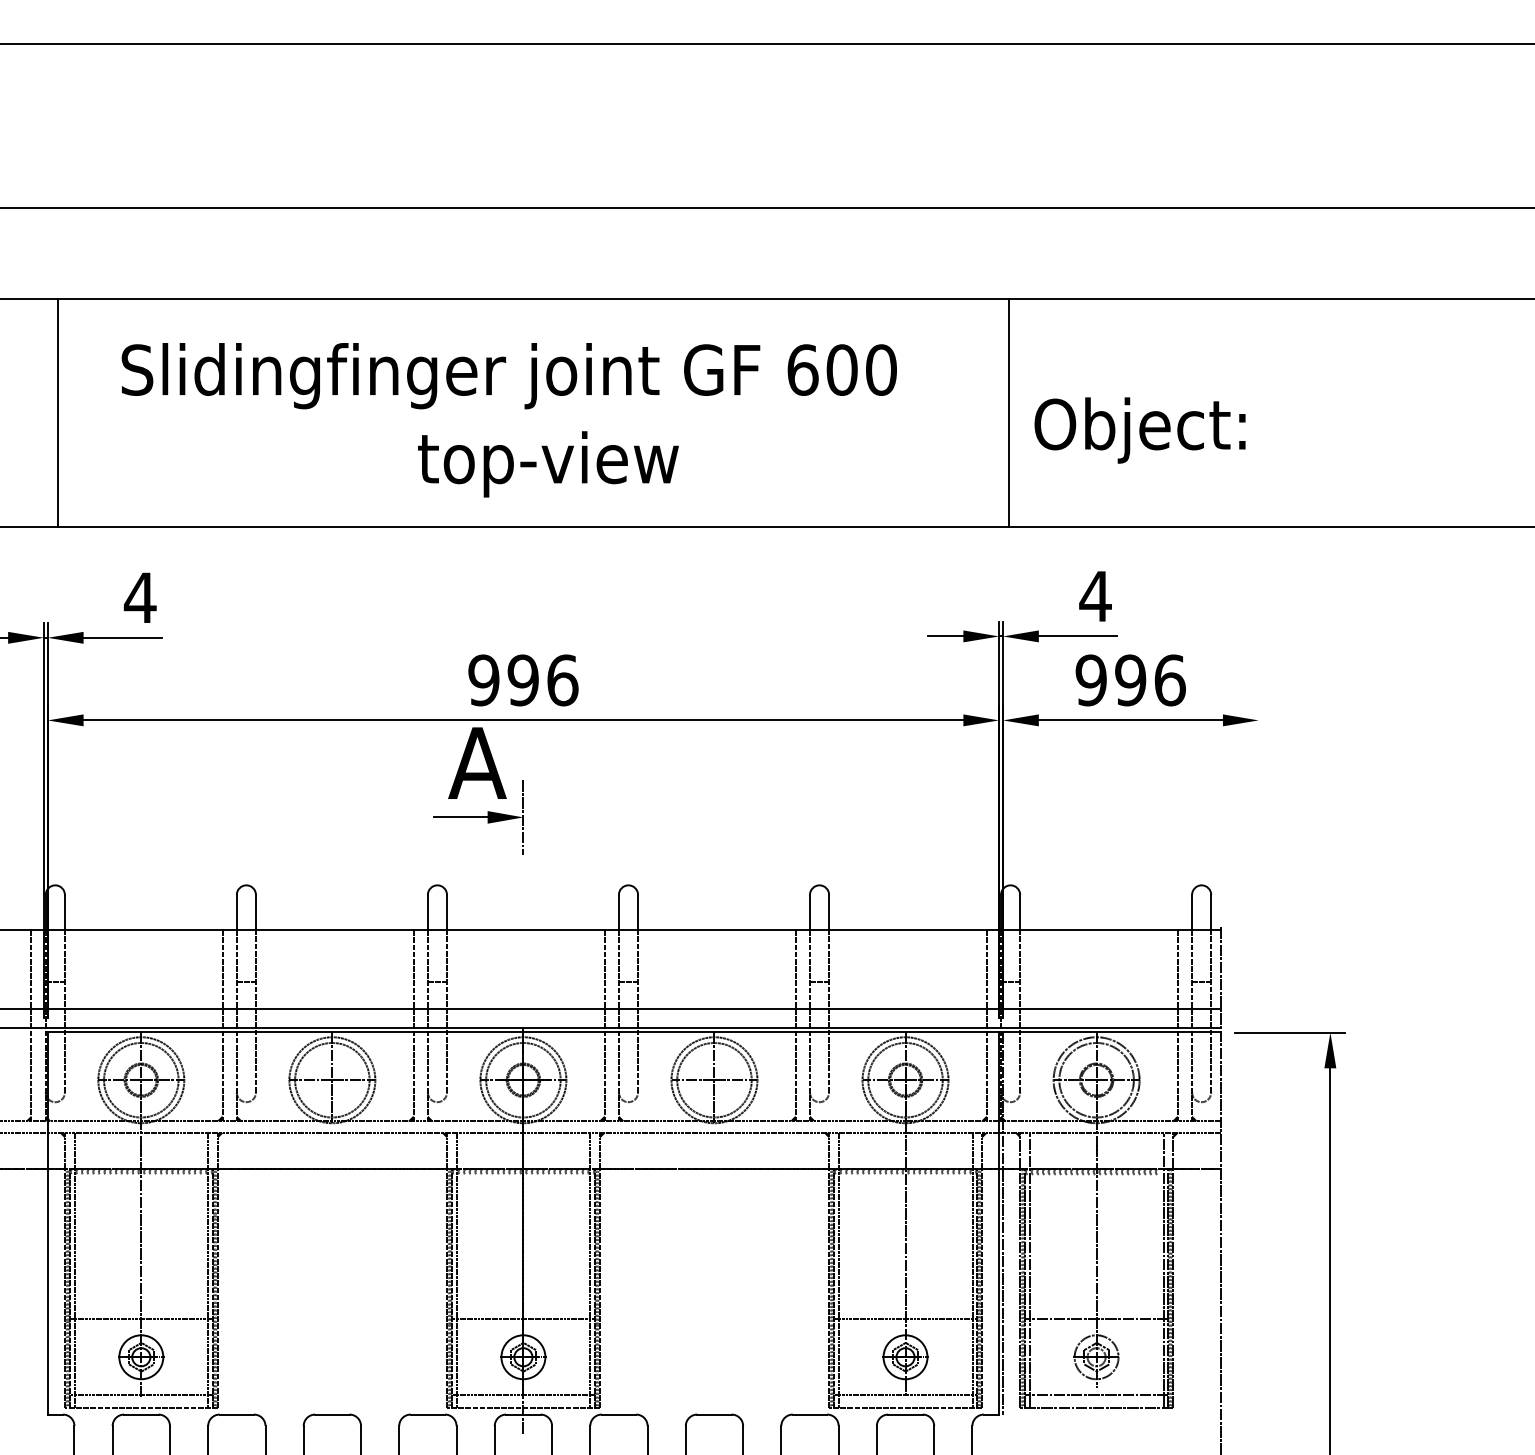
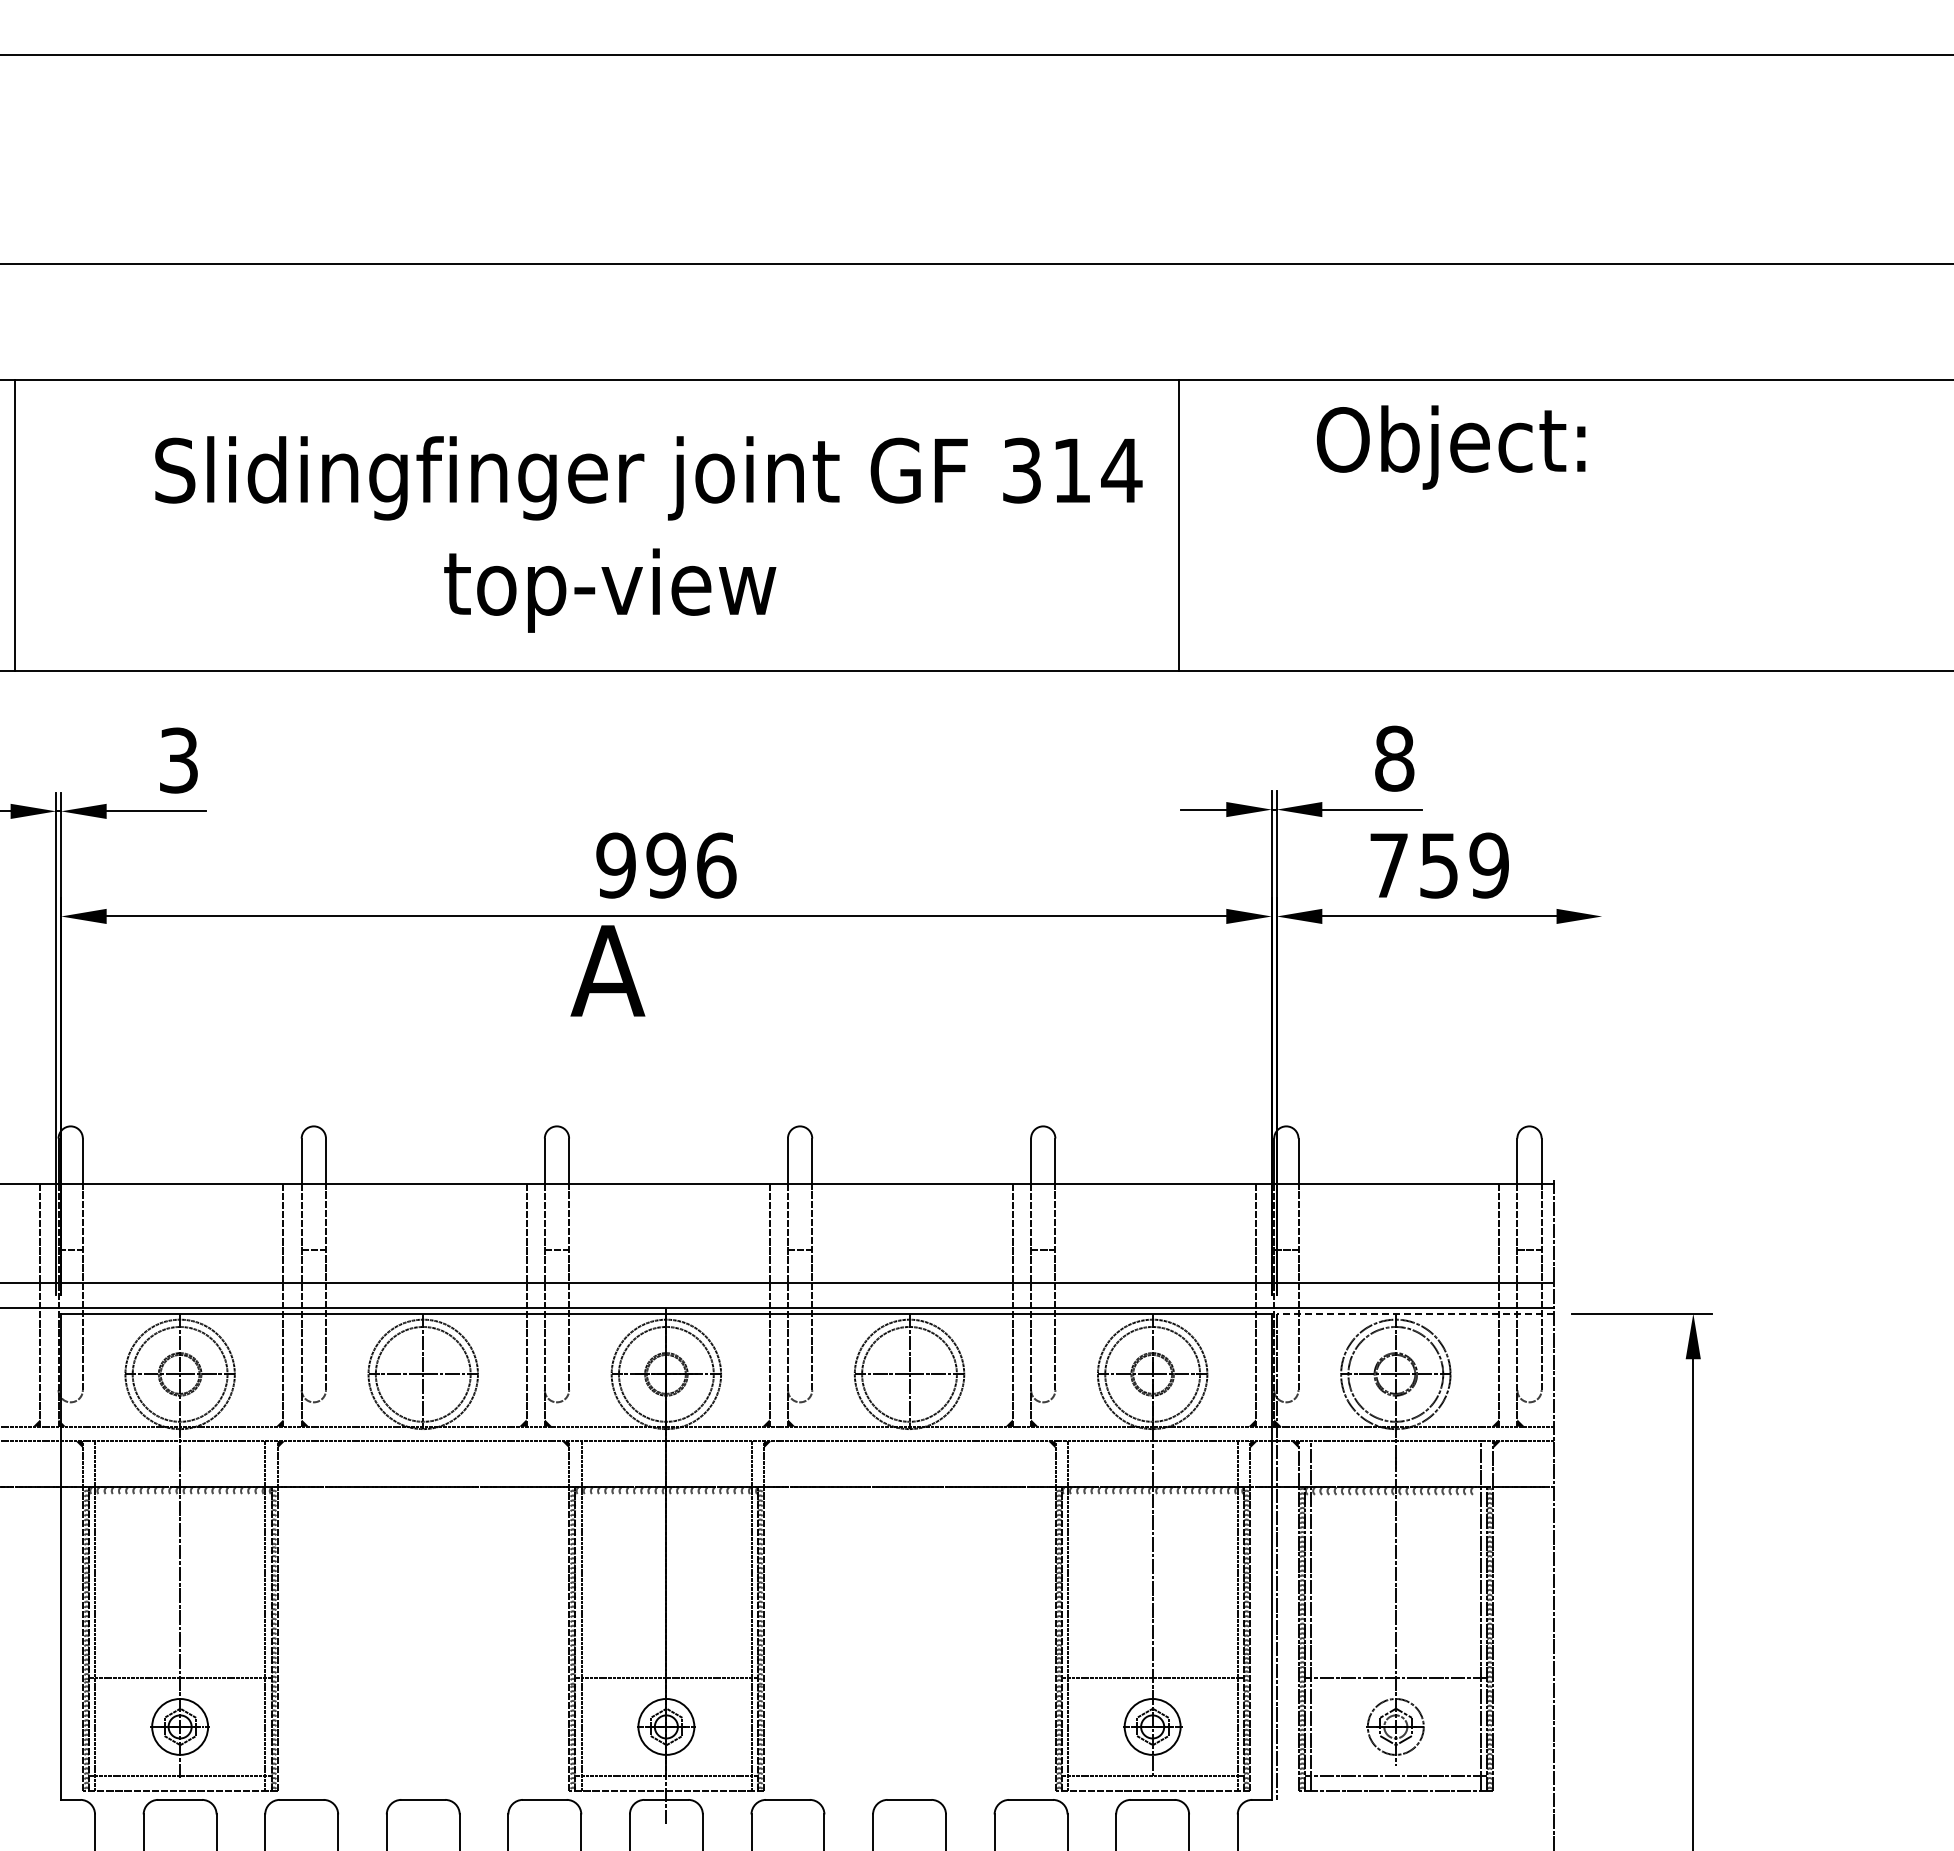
text: (842, 369) -> (1072, 470), 600 -> 314
line: (57, 413) -> (14, 525), moved
line: (1008, 413) -> (1178, 525), moved
text: (1140, 430) -> (1451, 447), moved
text: (548, 464) -> (610, 590), moved
text: (1095, 596) -> (1394, 758), 4 -> 8
text: (140, 597) -> (178, 760), 4 -> 3
text: (1130, 680) -> (1439, 865), 996 -> 759
part: (477, 817) -> (608, 1039), removed
line: (1112, 1032) -> (1415, 1313), solid -> dashed

